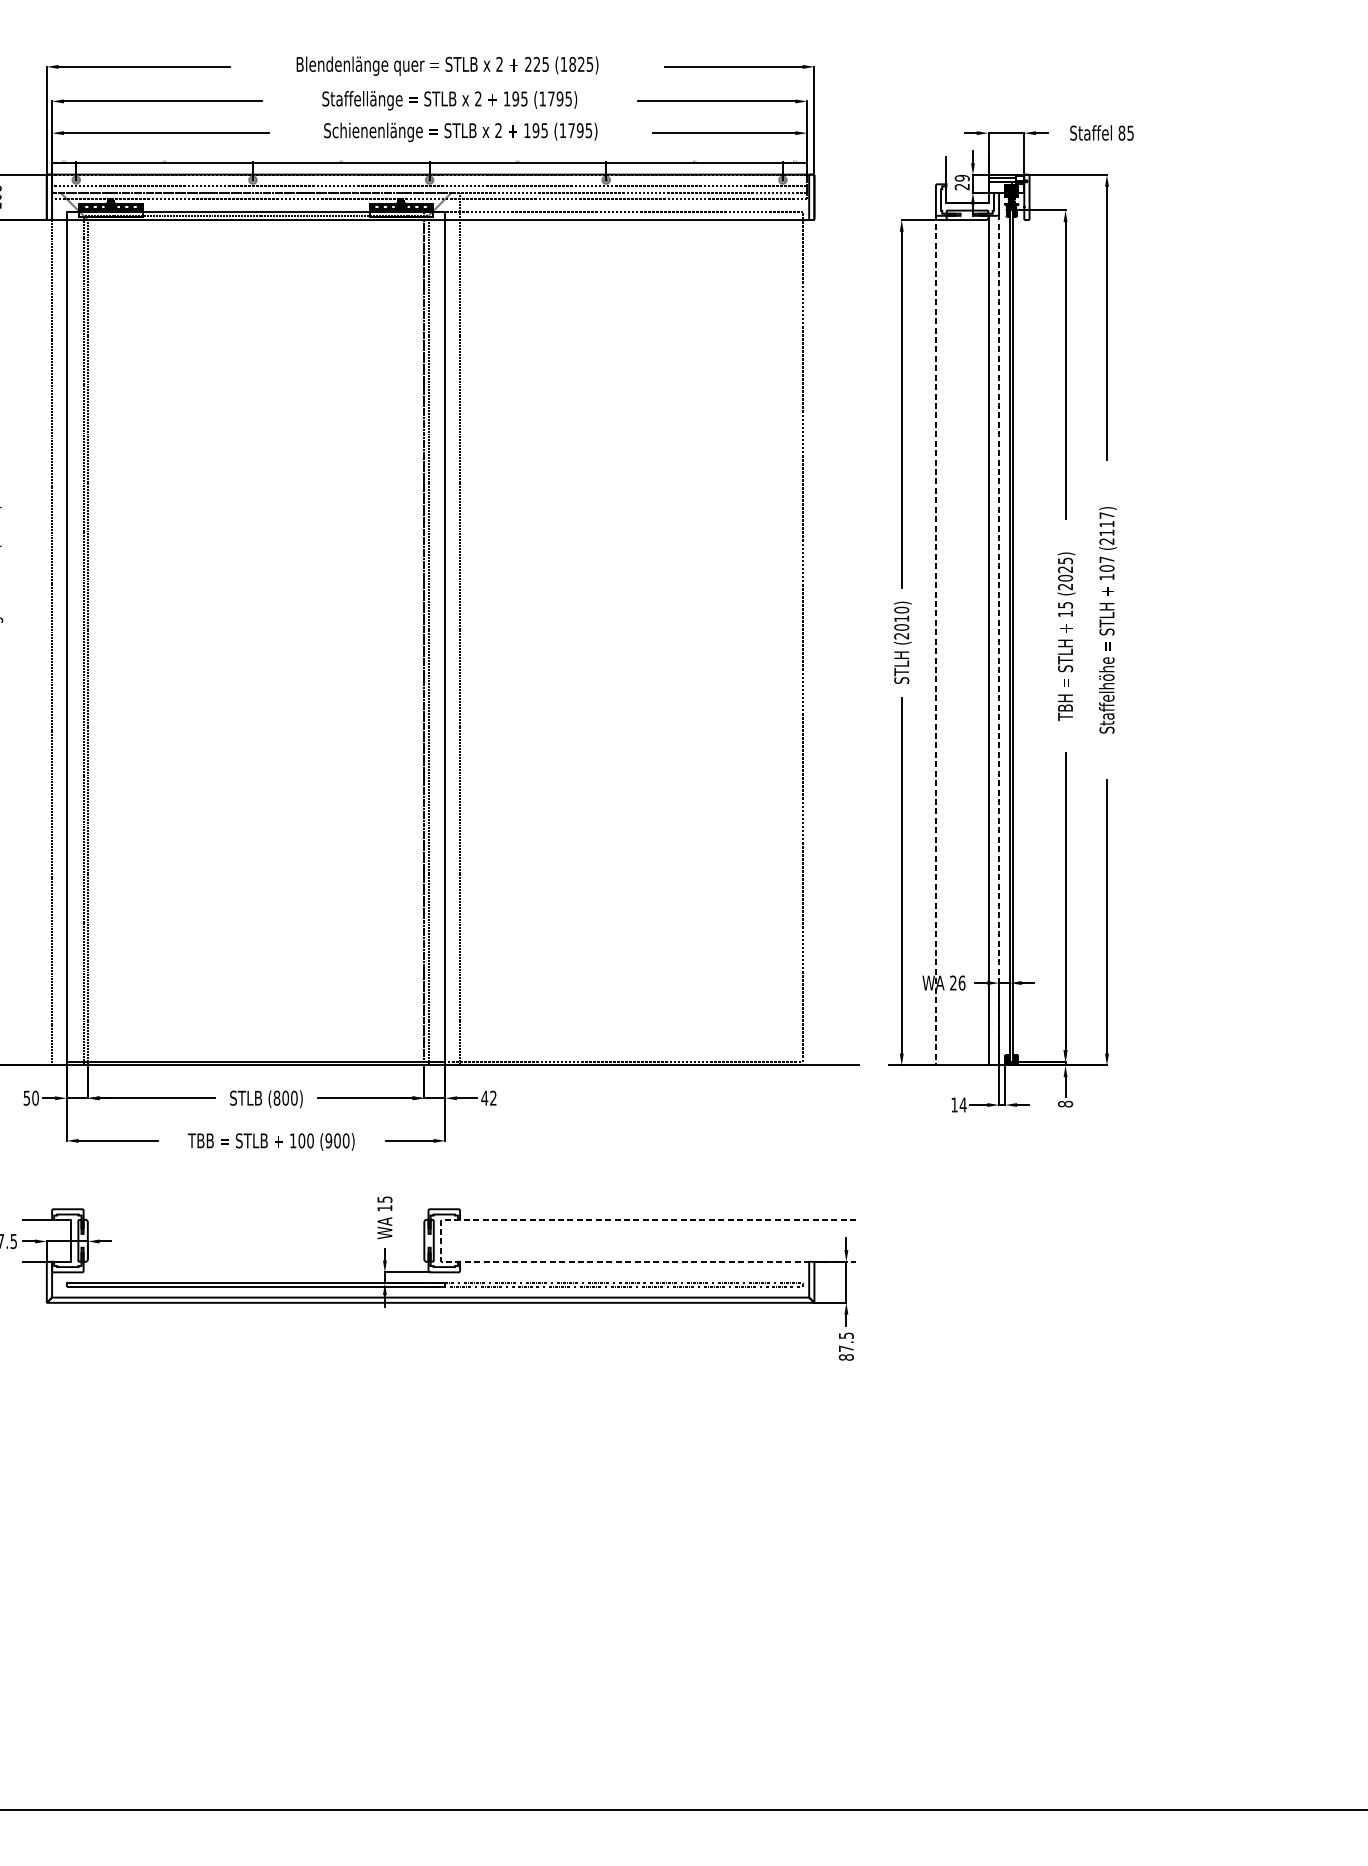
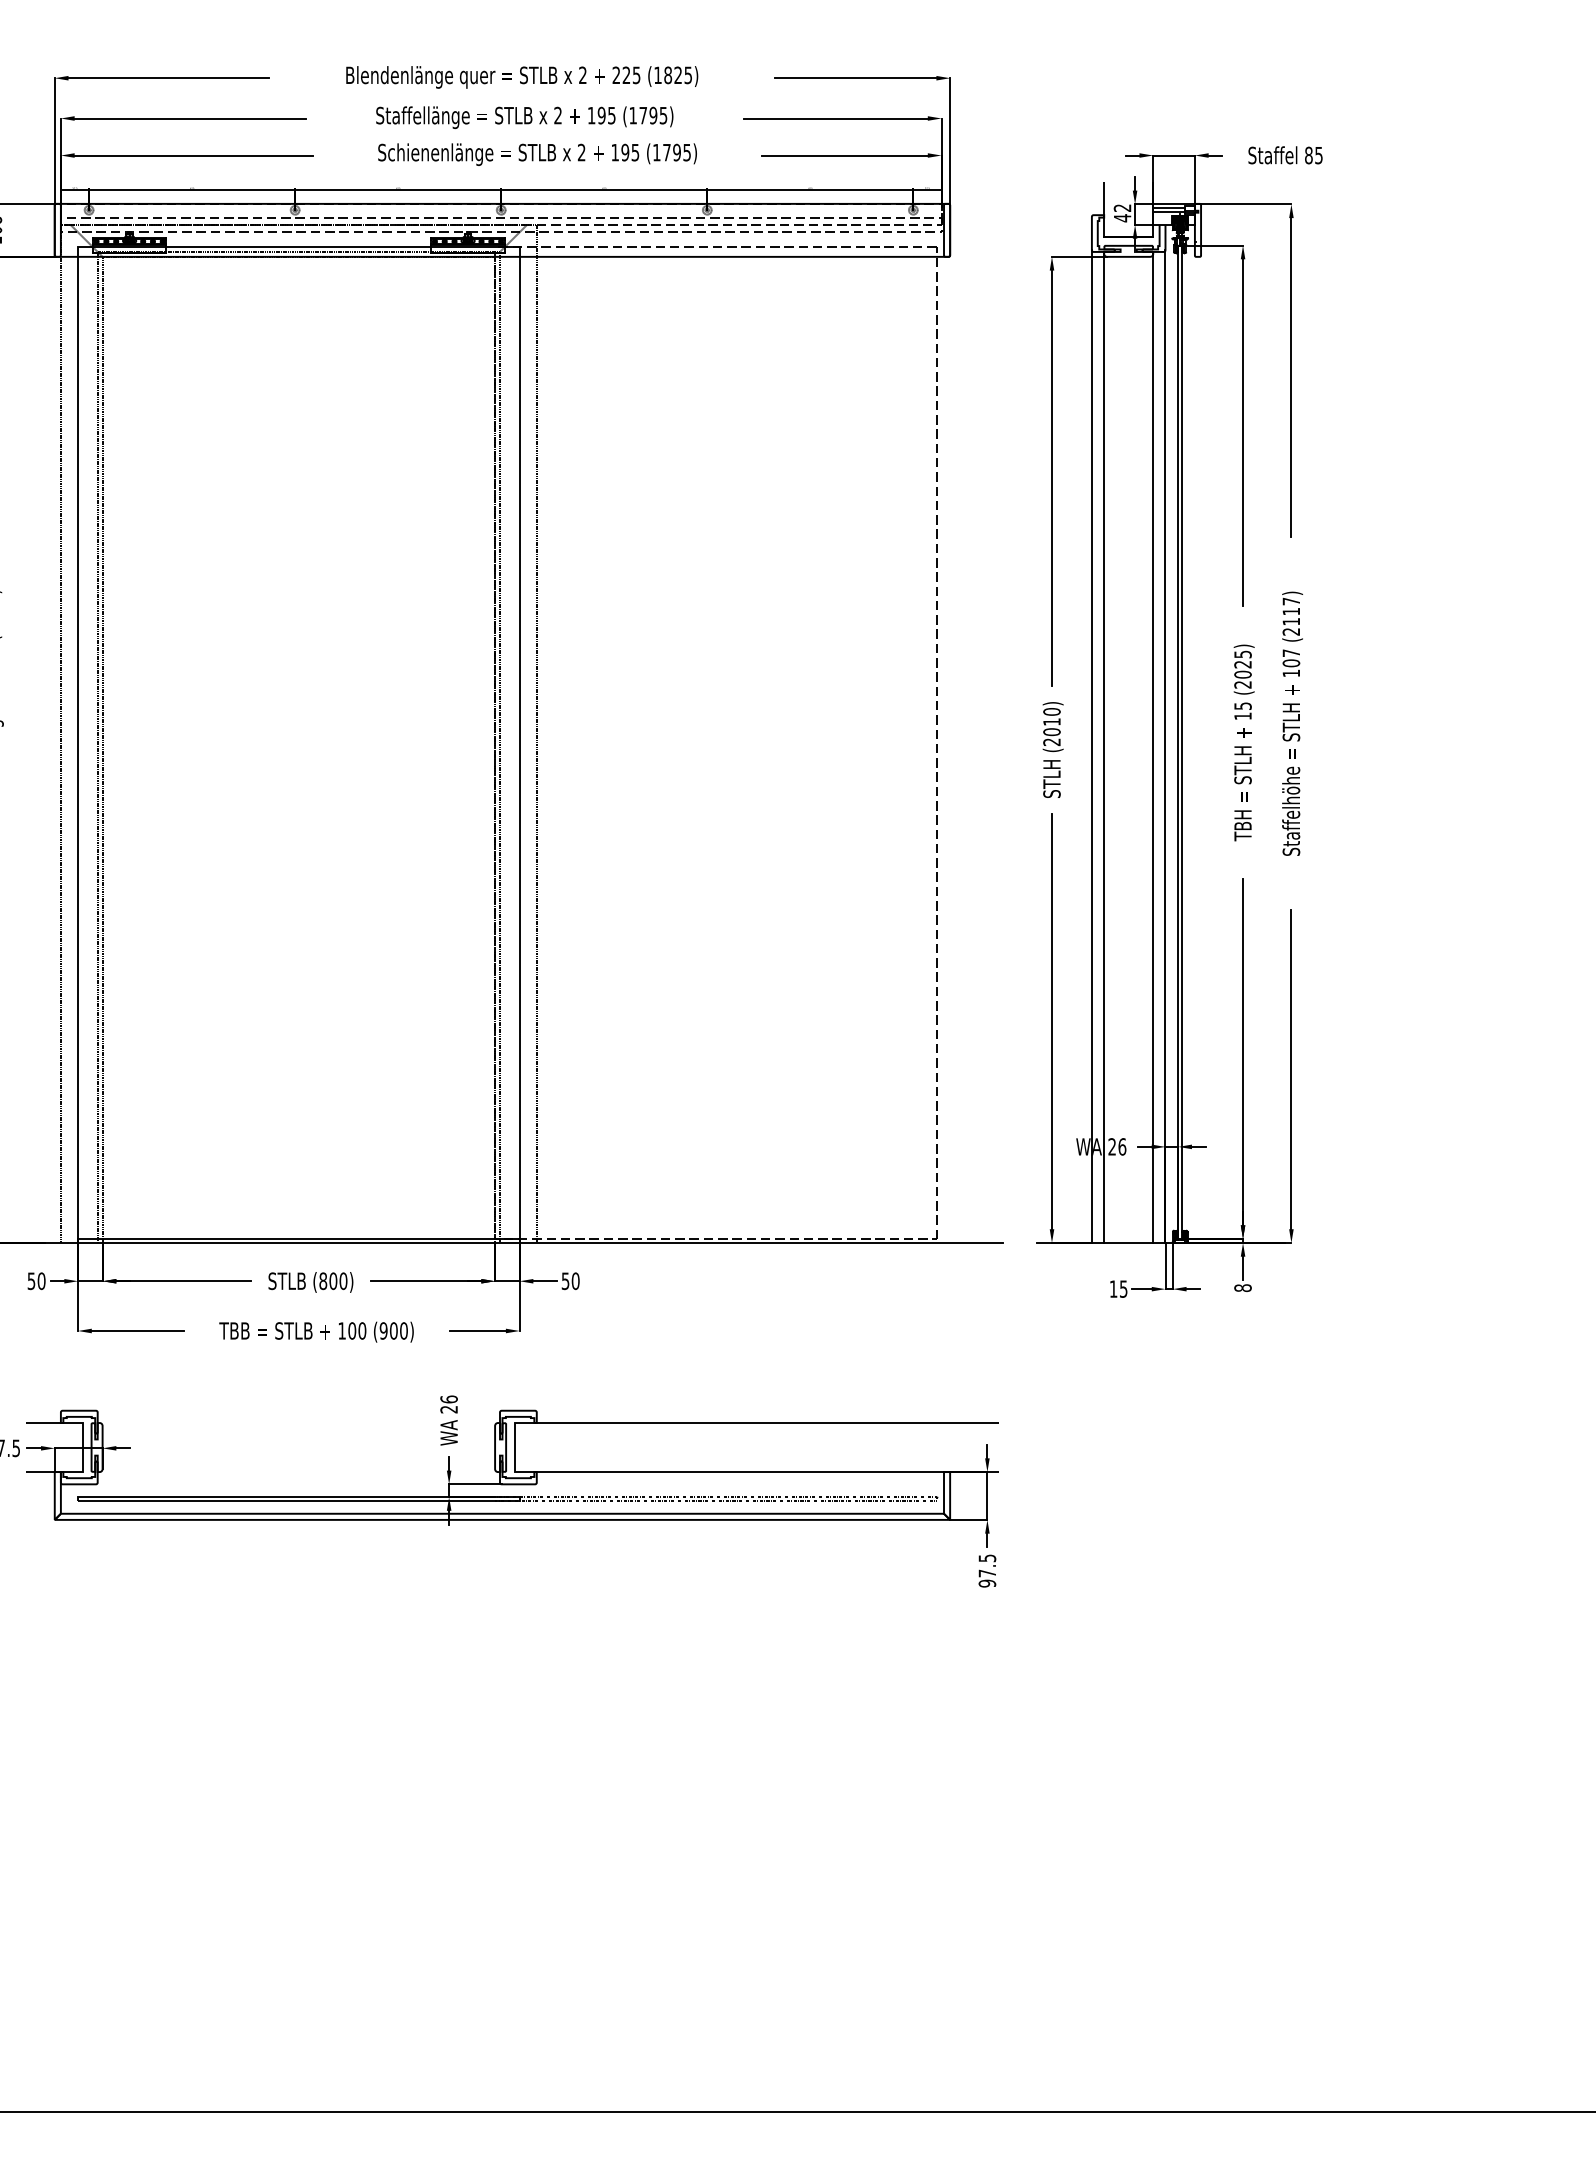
text: (962, 182) -> (1122, 213), 29 -> 42
line: (935, 640) -> (1091, 747), dashed -> solid
line: (999, 640) -> (1165, 747), dashed -> solid
line: (946, 641) -> (1104, 748), added
text: (488, 1098) -> (570, 1281), 42 -> 50
text: (963, 1104) -> (1123, 1288), 14 -> 15
text: (384, 1203) -> (448, 1404), 15 -> 26
line: (440, 1240) -> (514, 1447), dashed -> solid
text: (846, 1357) -> (987, 1583), 87.5 -> 97.5

